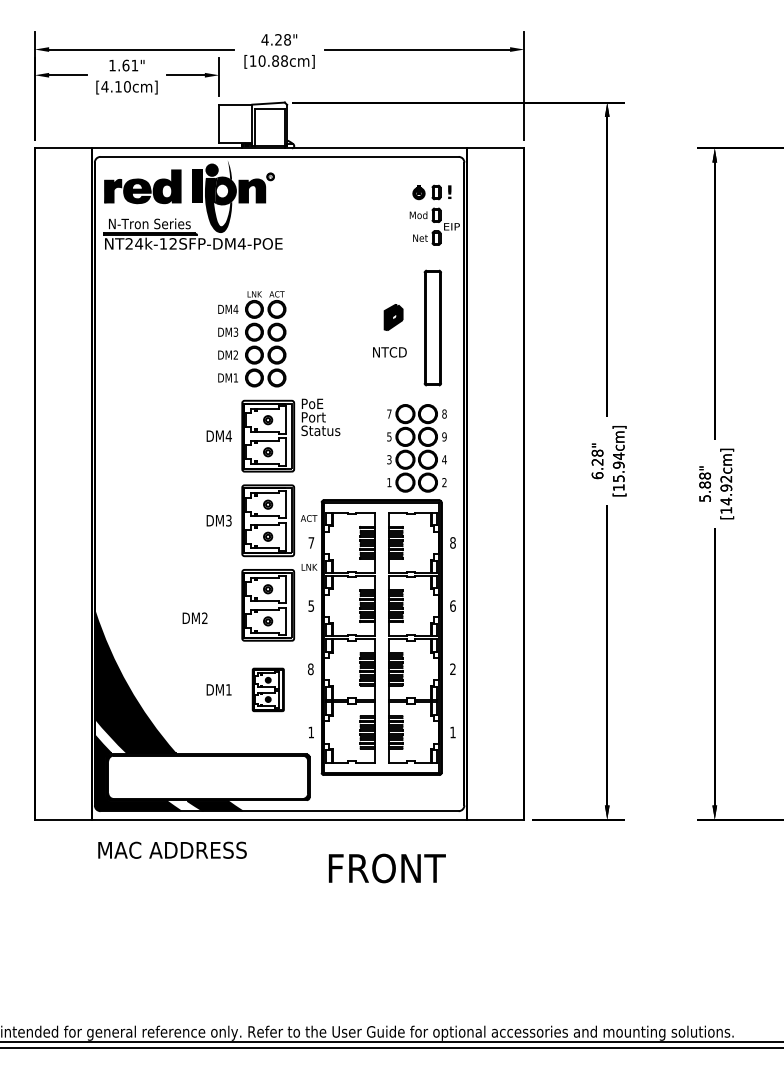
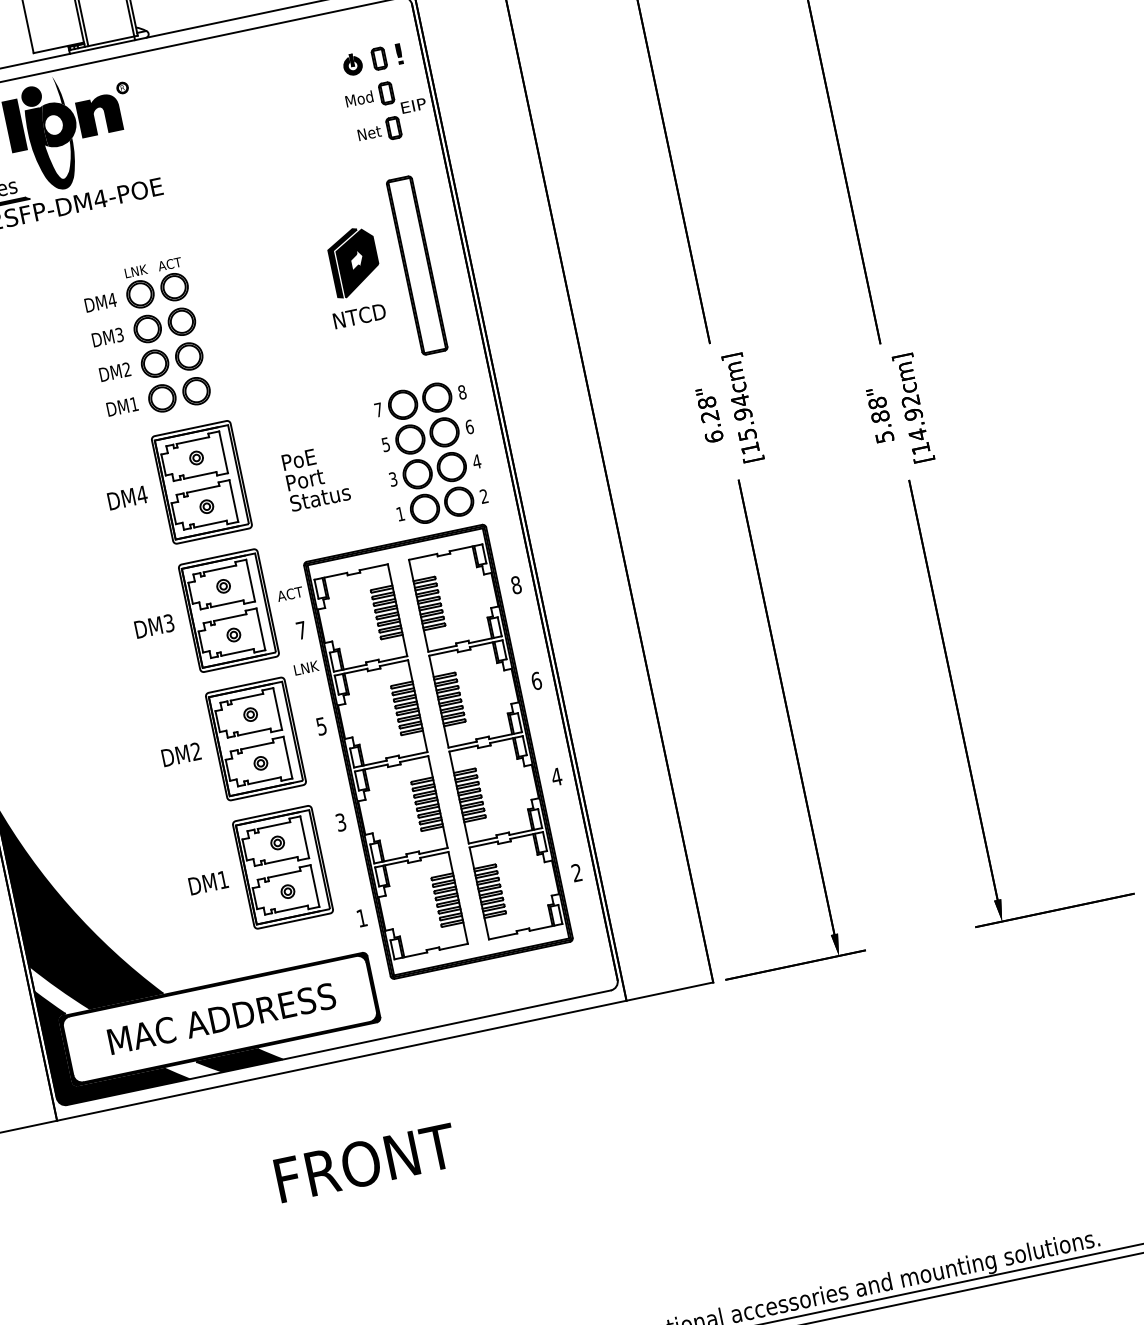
part: (393, 317) -> (354, 262), size x1.67
text: (320, 417) -> (315, 477), moved
text: (444, 436) -> (469, 426), 9 -> 6
text: (194, 617) -> (180, 753), moved
text: (452, 668) -> (555, 775), 2 -> 4
text: (310, 669) -> (340, 822), 8 -> 3
part: (268, 689) -> (283, 866), size x1.67
text: (452, 732) -> (576, 873), 1 -> 2
text: (172, 849) -> (221, 1017), moved
text: (386, 868) -> (364, 1163), moved

